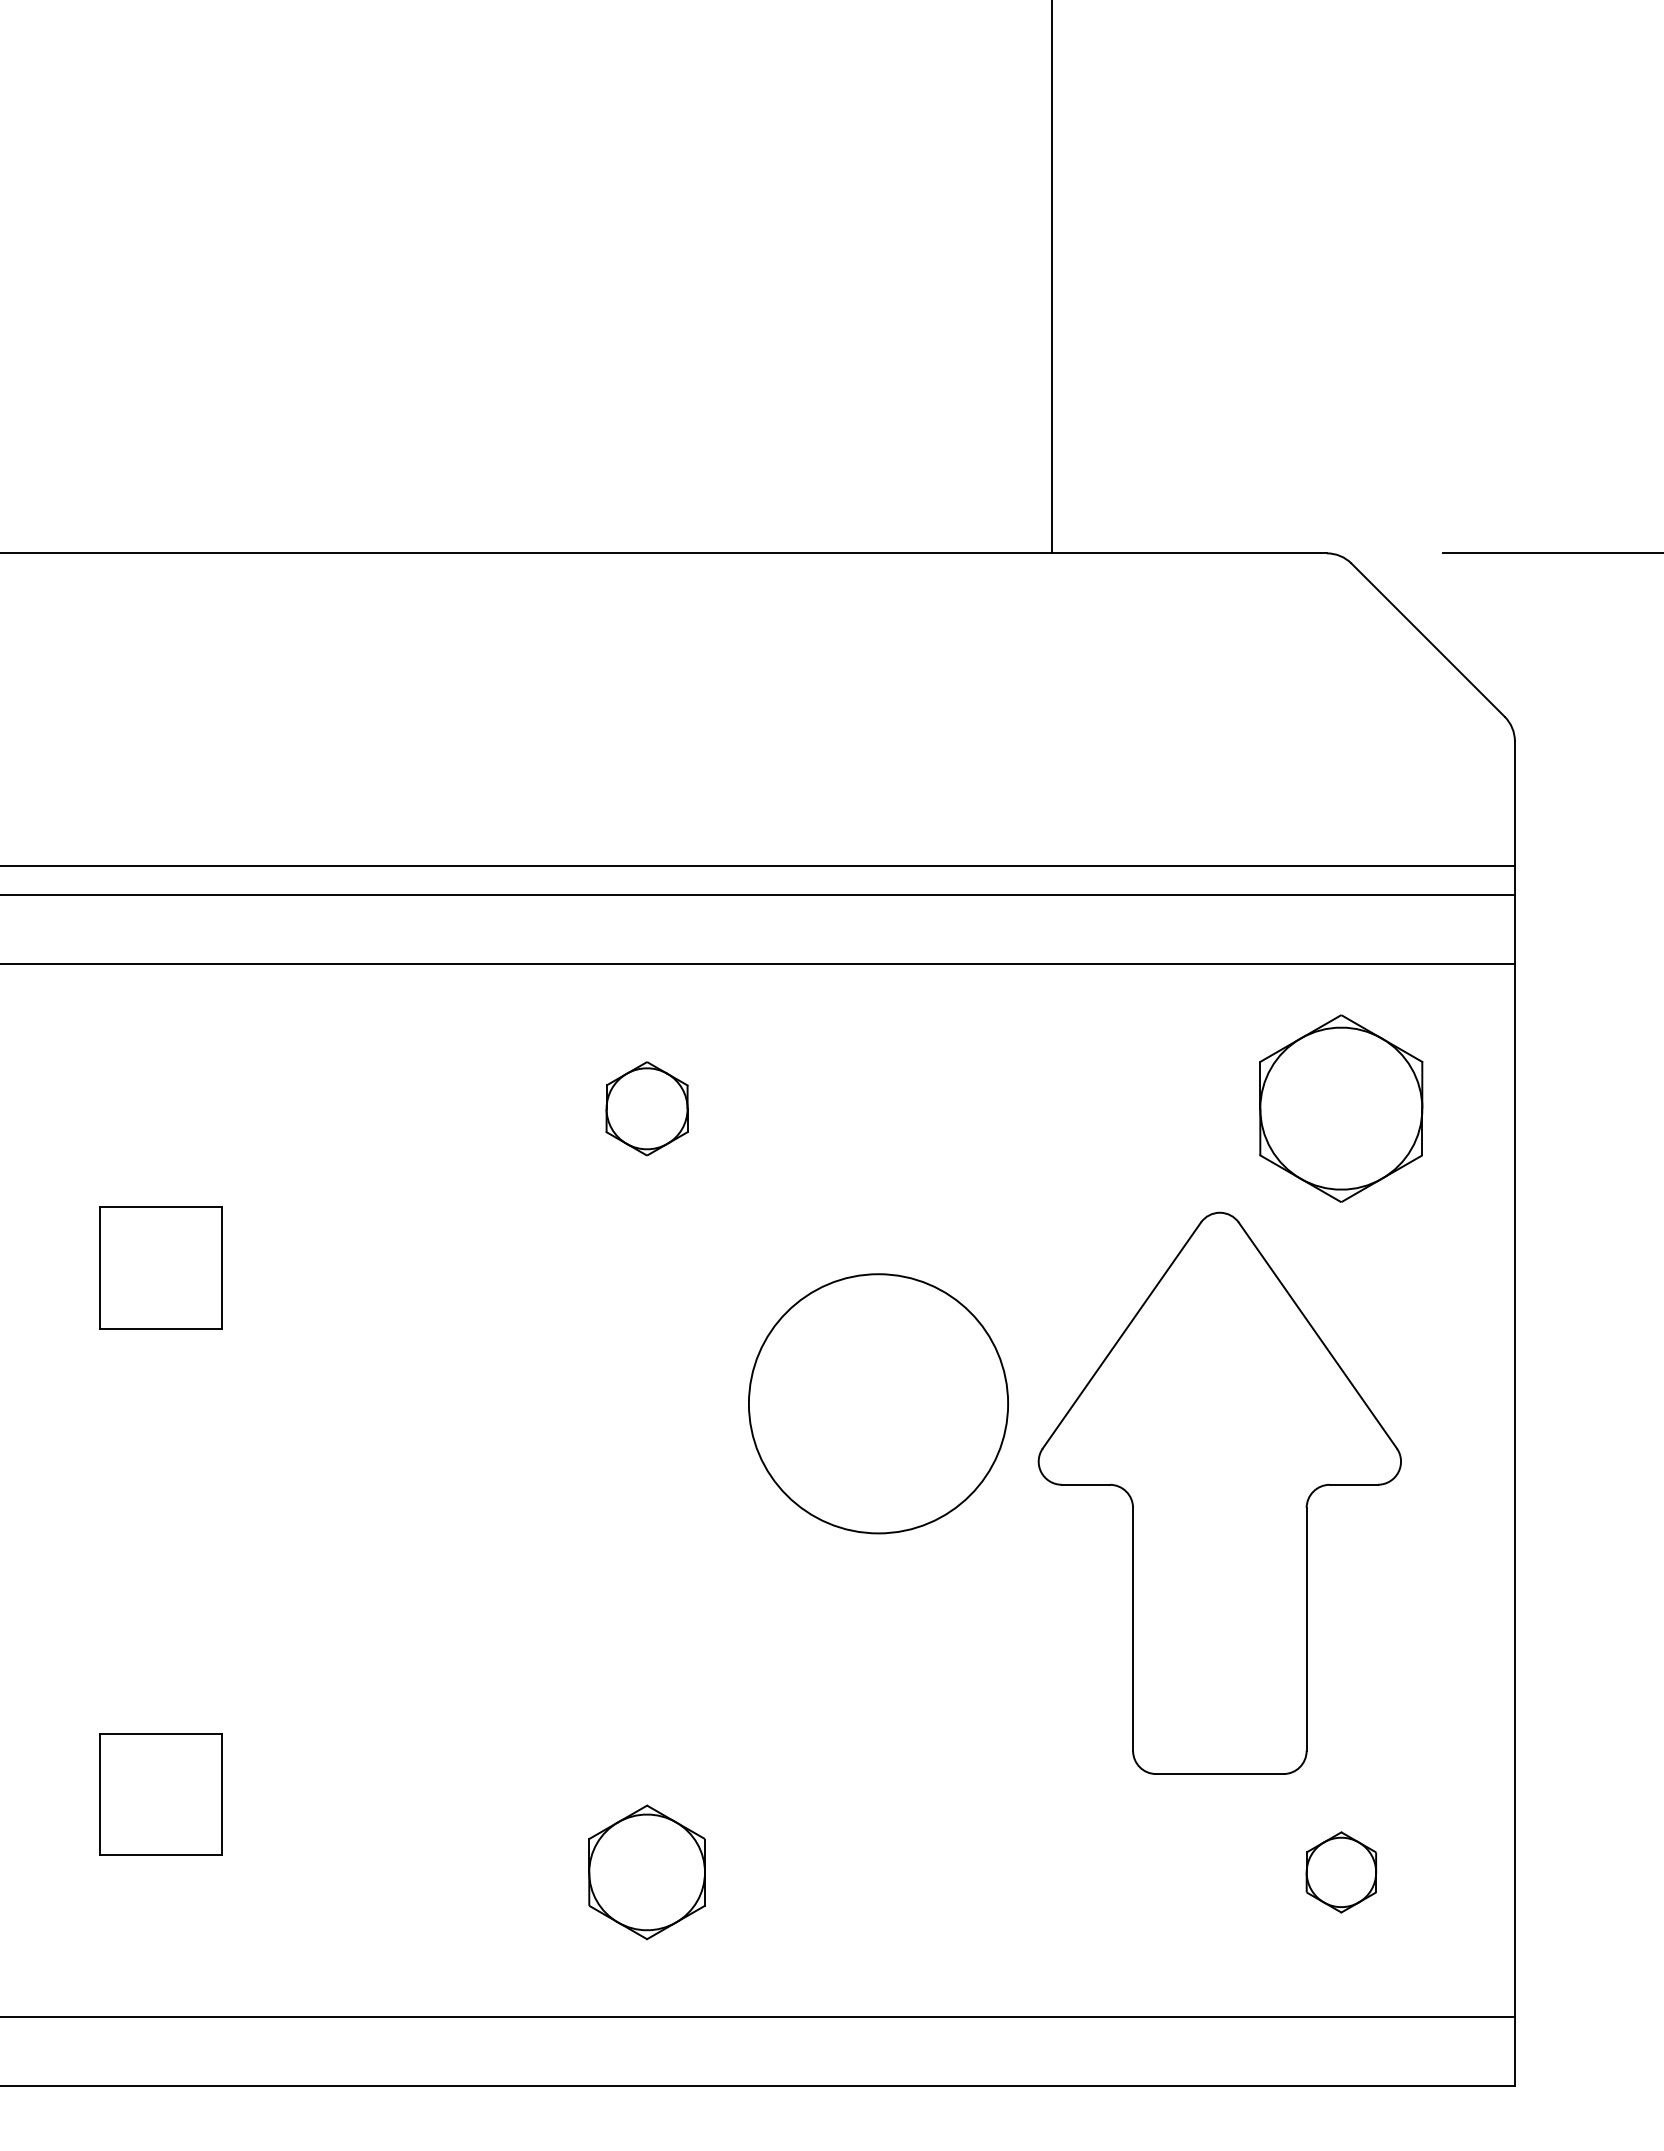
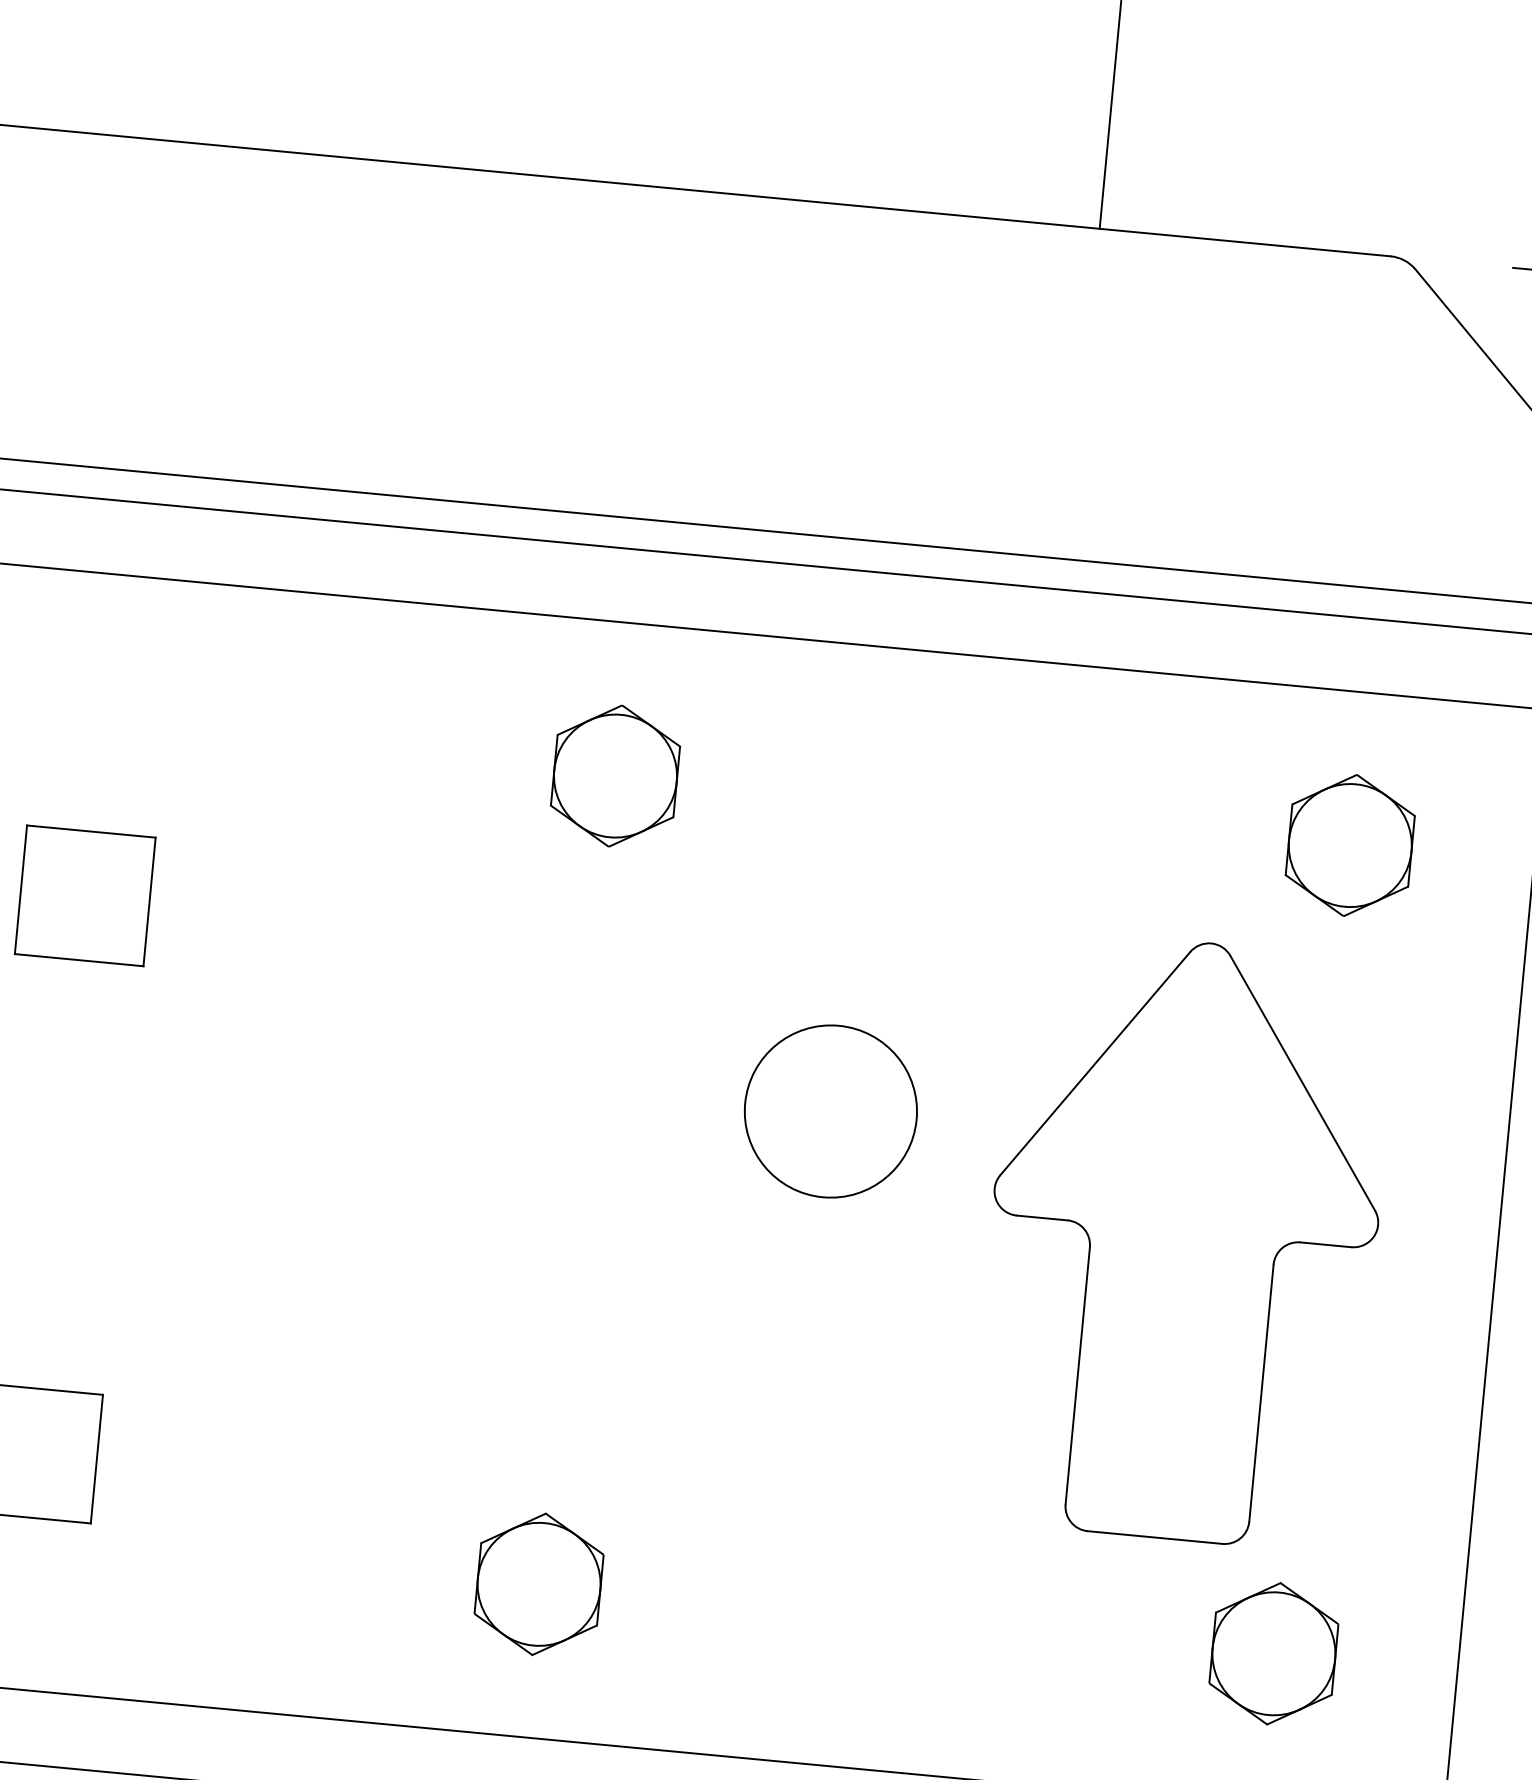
part: (646, 1108) -> (614, 775), size x1.43
part: (1341, 1108) -> (1350, 845), size x0.71
circle: (878, 1403) -> (830, 1111), size x0.62
part: (1341, 1872) -> (1274, 1653), size x1.67

